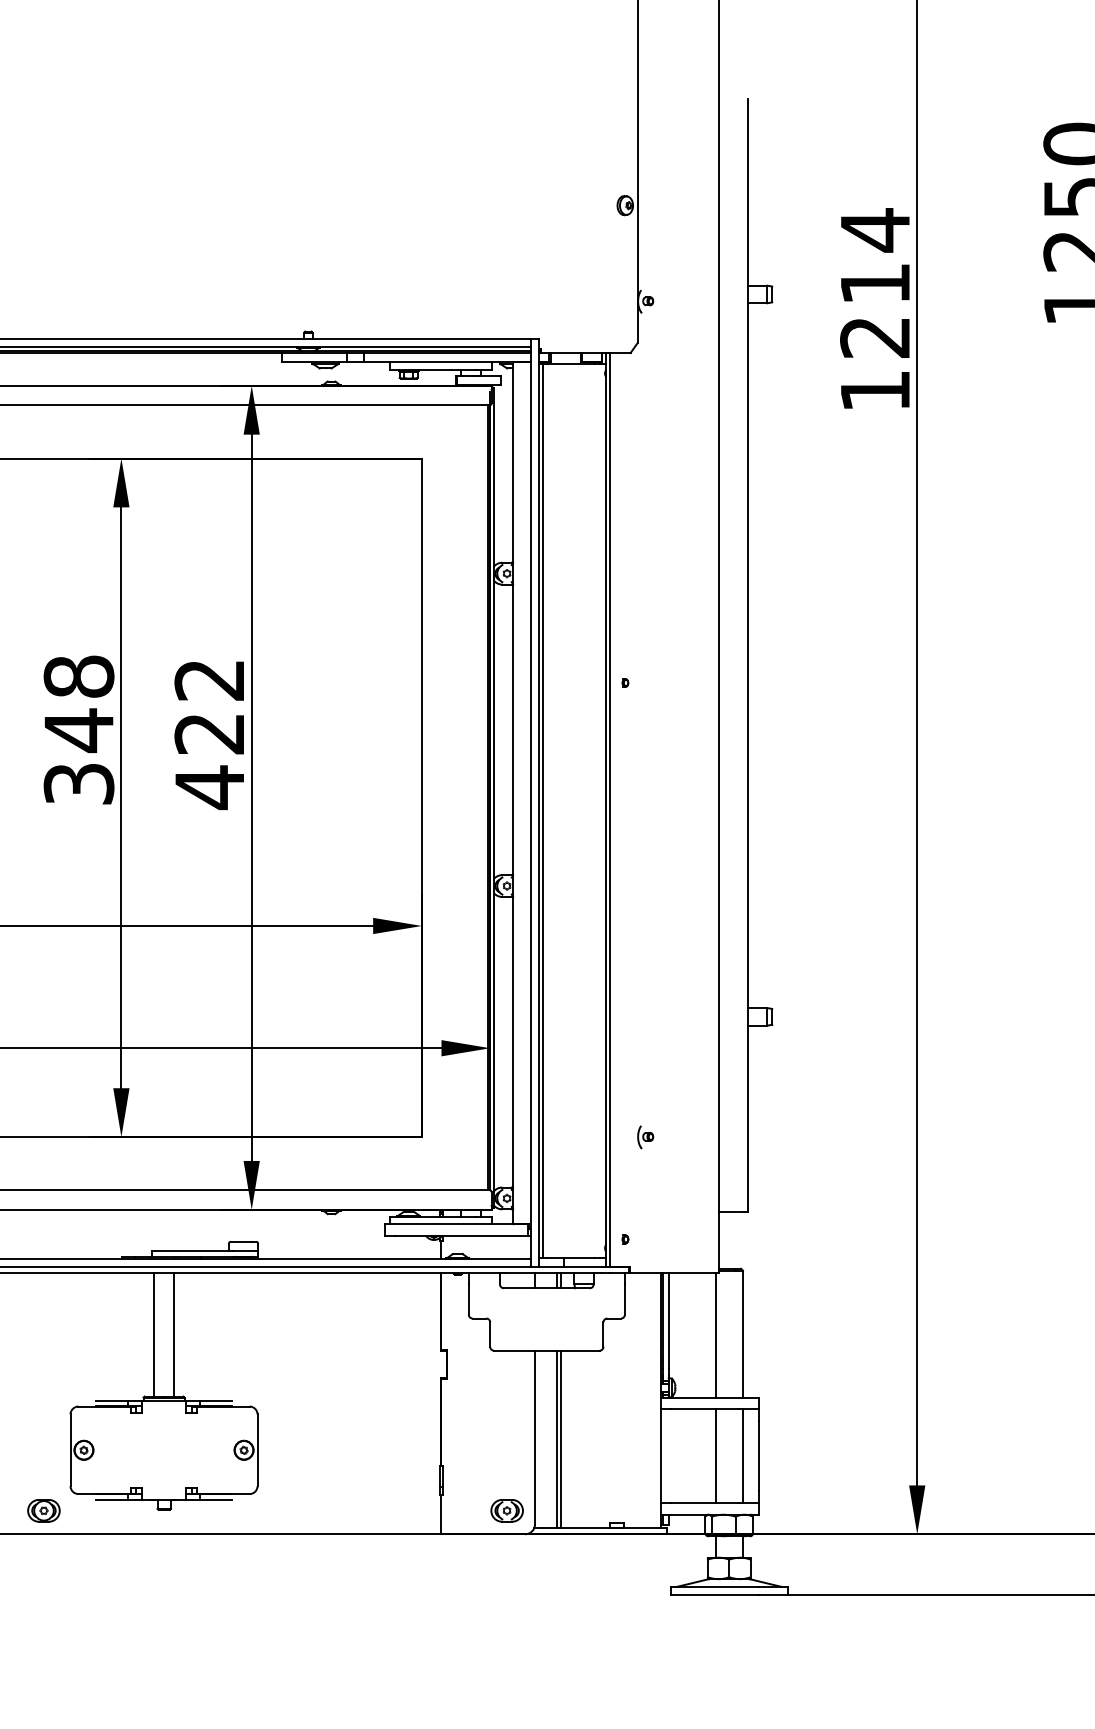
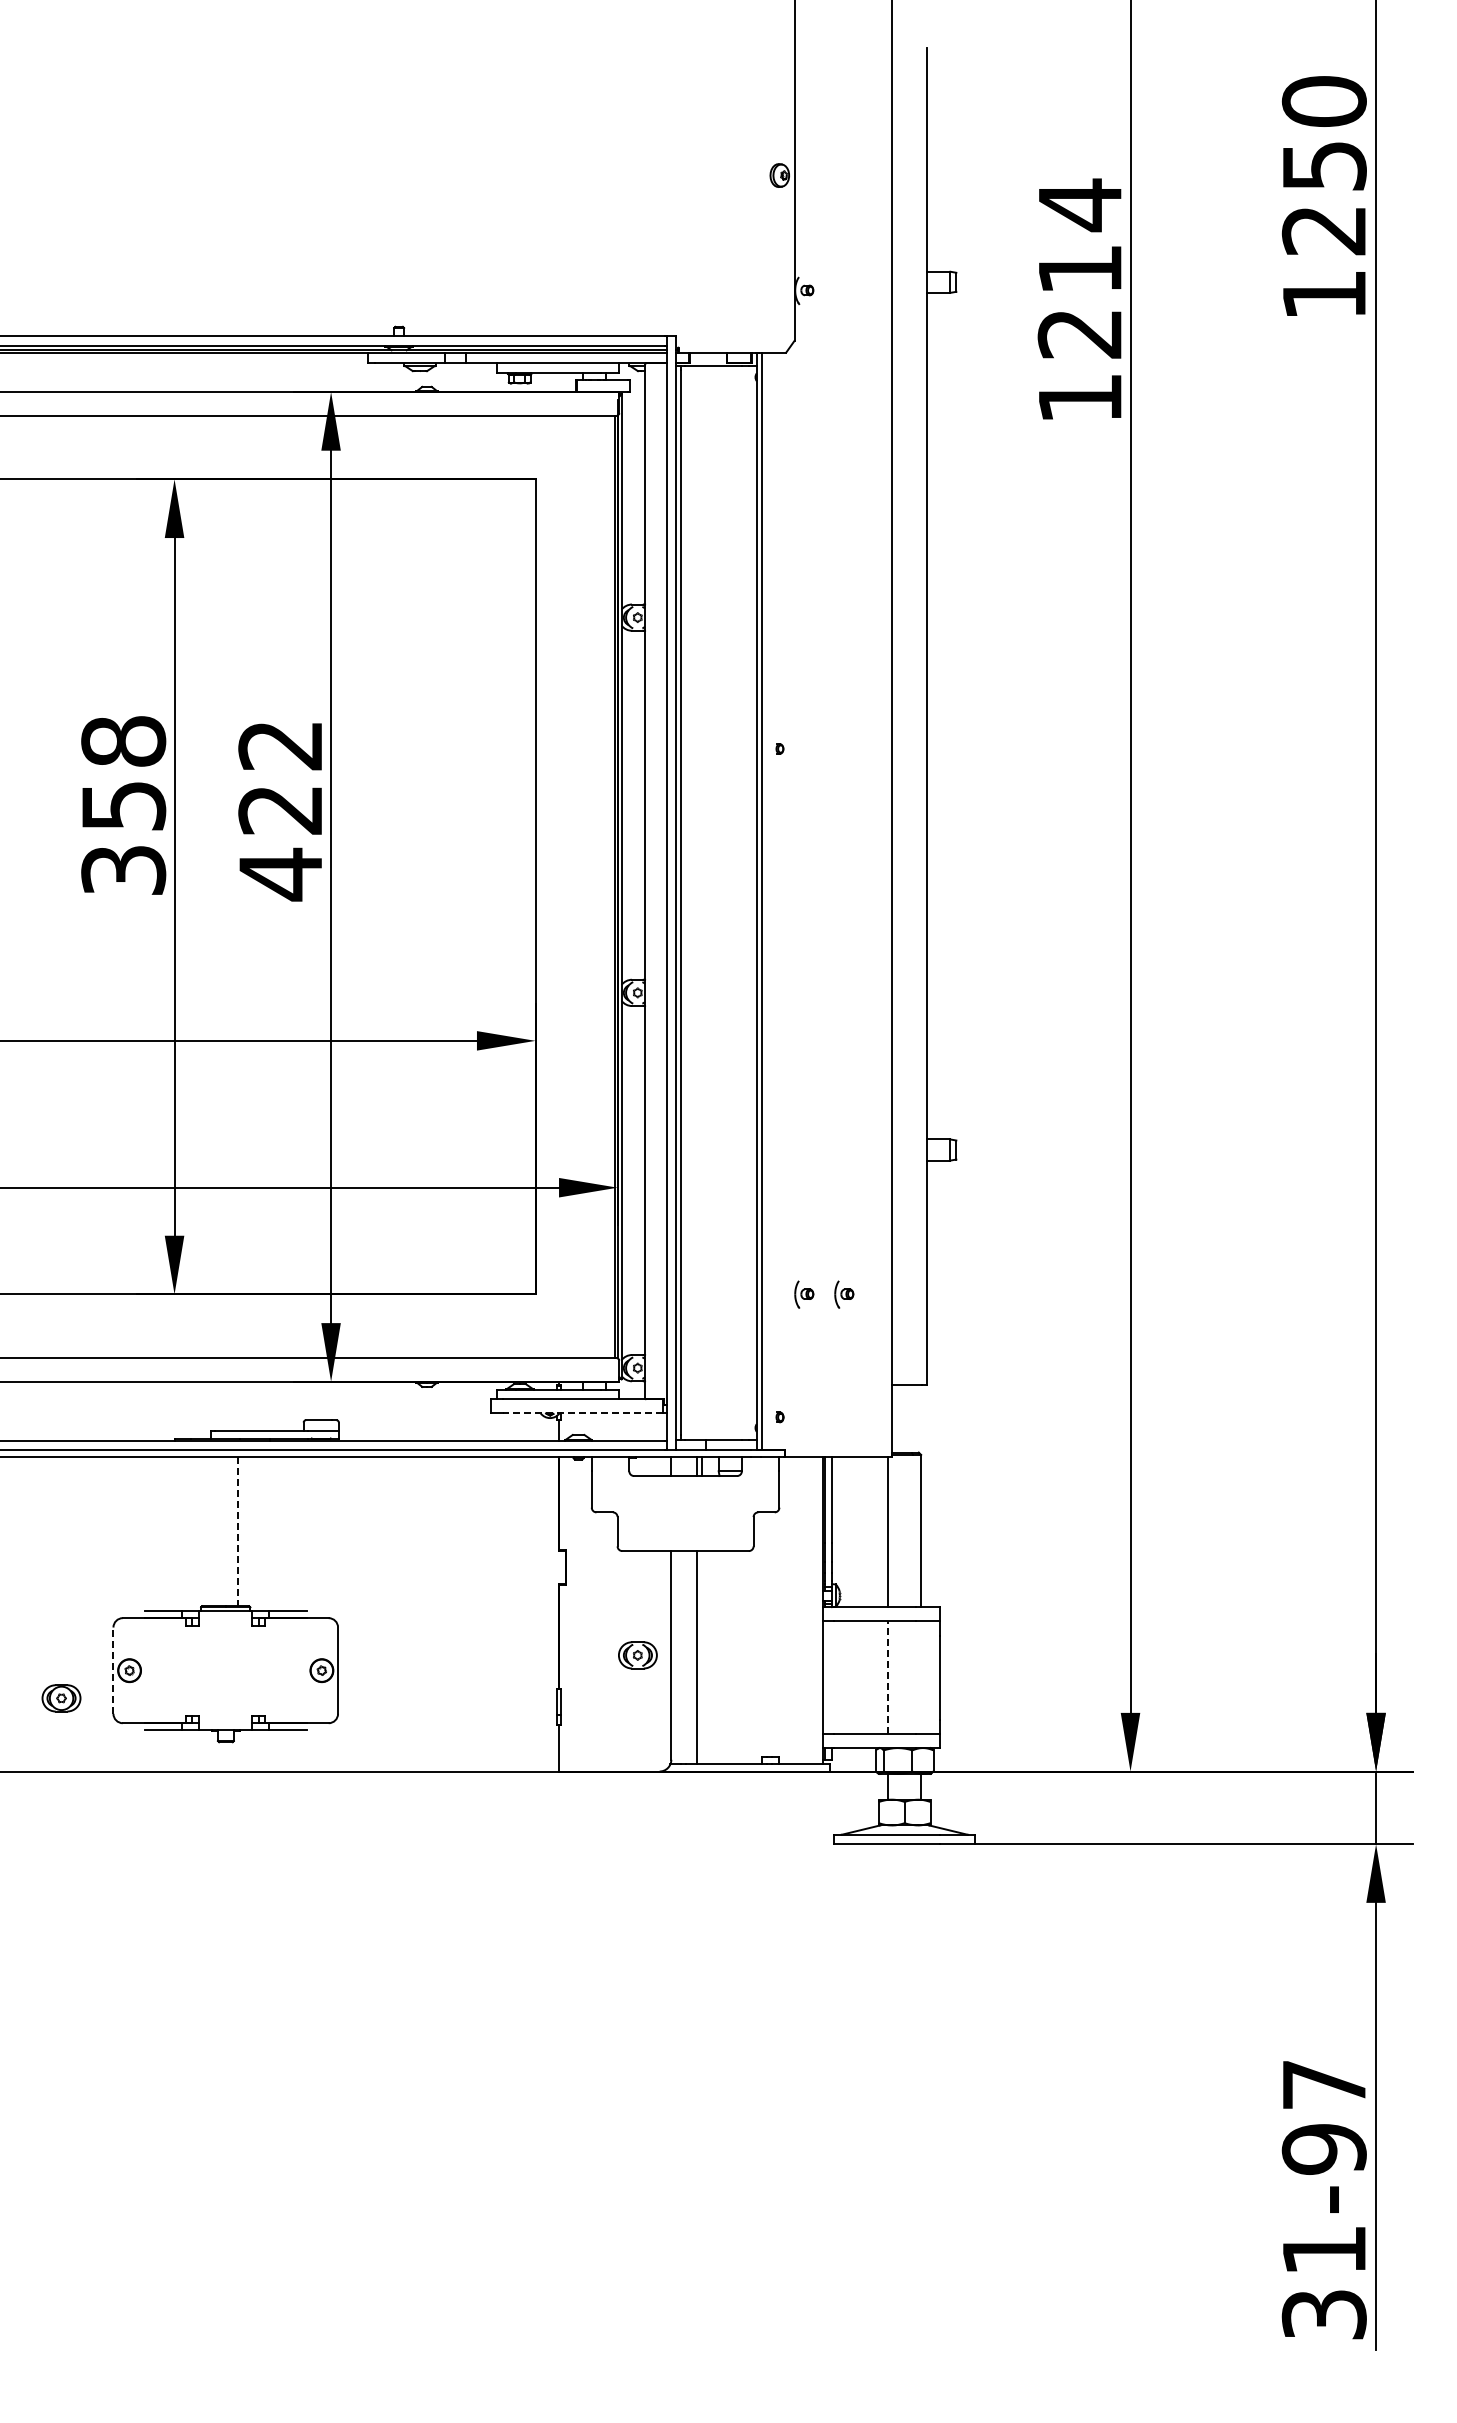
text: (79, 730) -> (124, 806), 348 -> 358
part: (679, 1137) -> (844, 1294), added
line: (461, 1236) -> (582, 1413), solid -> dashed
line: (154, 1334) -> (214, 1531), removed
line: (173, 1335) -> (237, 1532), solid -> dashed
line: (560, 1439) -> (702, 1657), removed
line: (70, 1450) -> (113, 1670), solid -> dashed
line: (715, 1455) -> (888, 1677), solid -> dashed
line: (743, 1455) -> (921, 1677), removed
part: (43, 1510) -> (61, 1698), moved
part: (506, 1510) -> (637, 1655), moved

